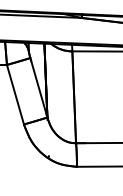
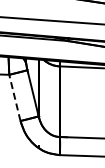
line: (14, 94) -> (14, 97), solid -> dashed

